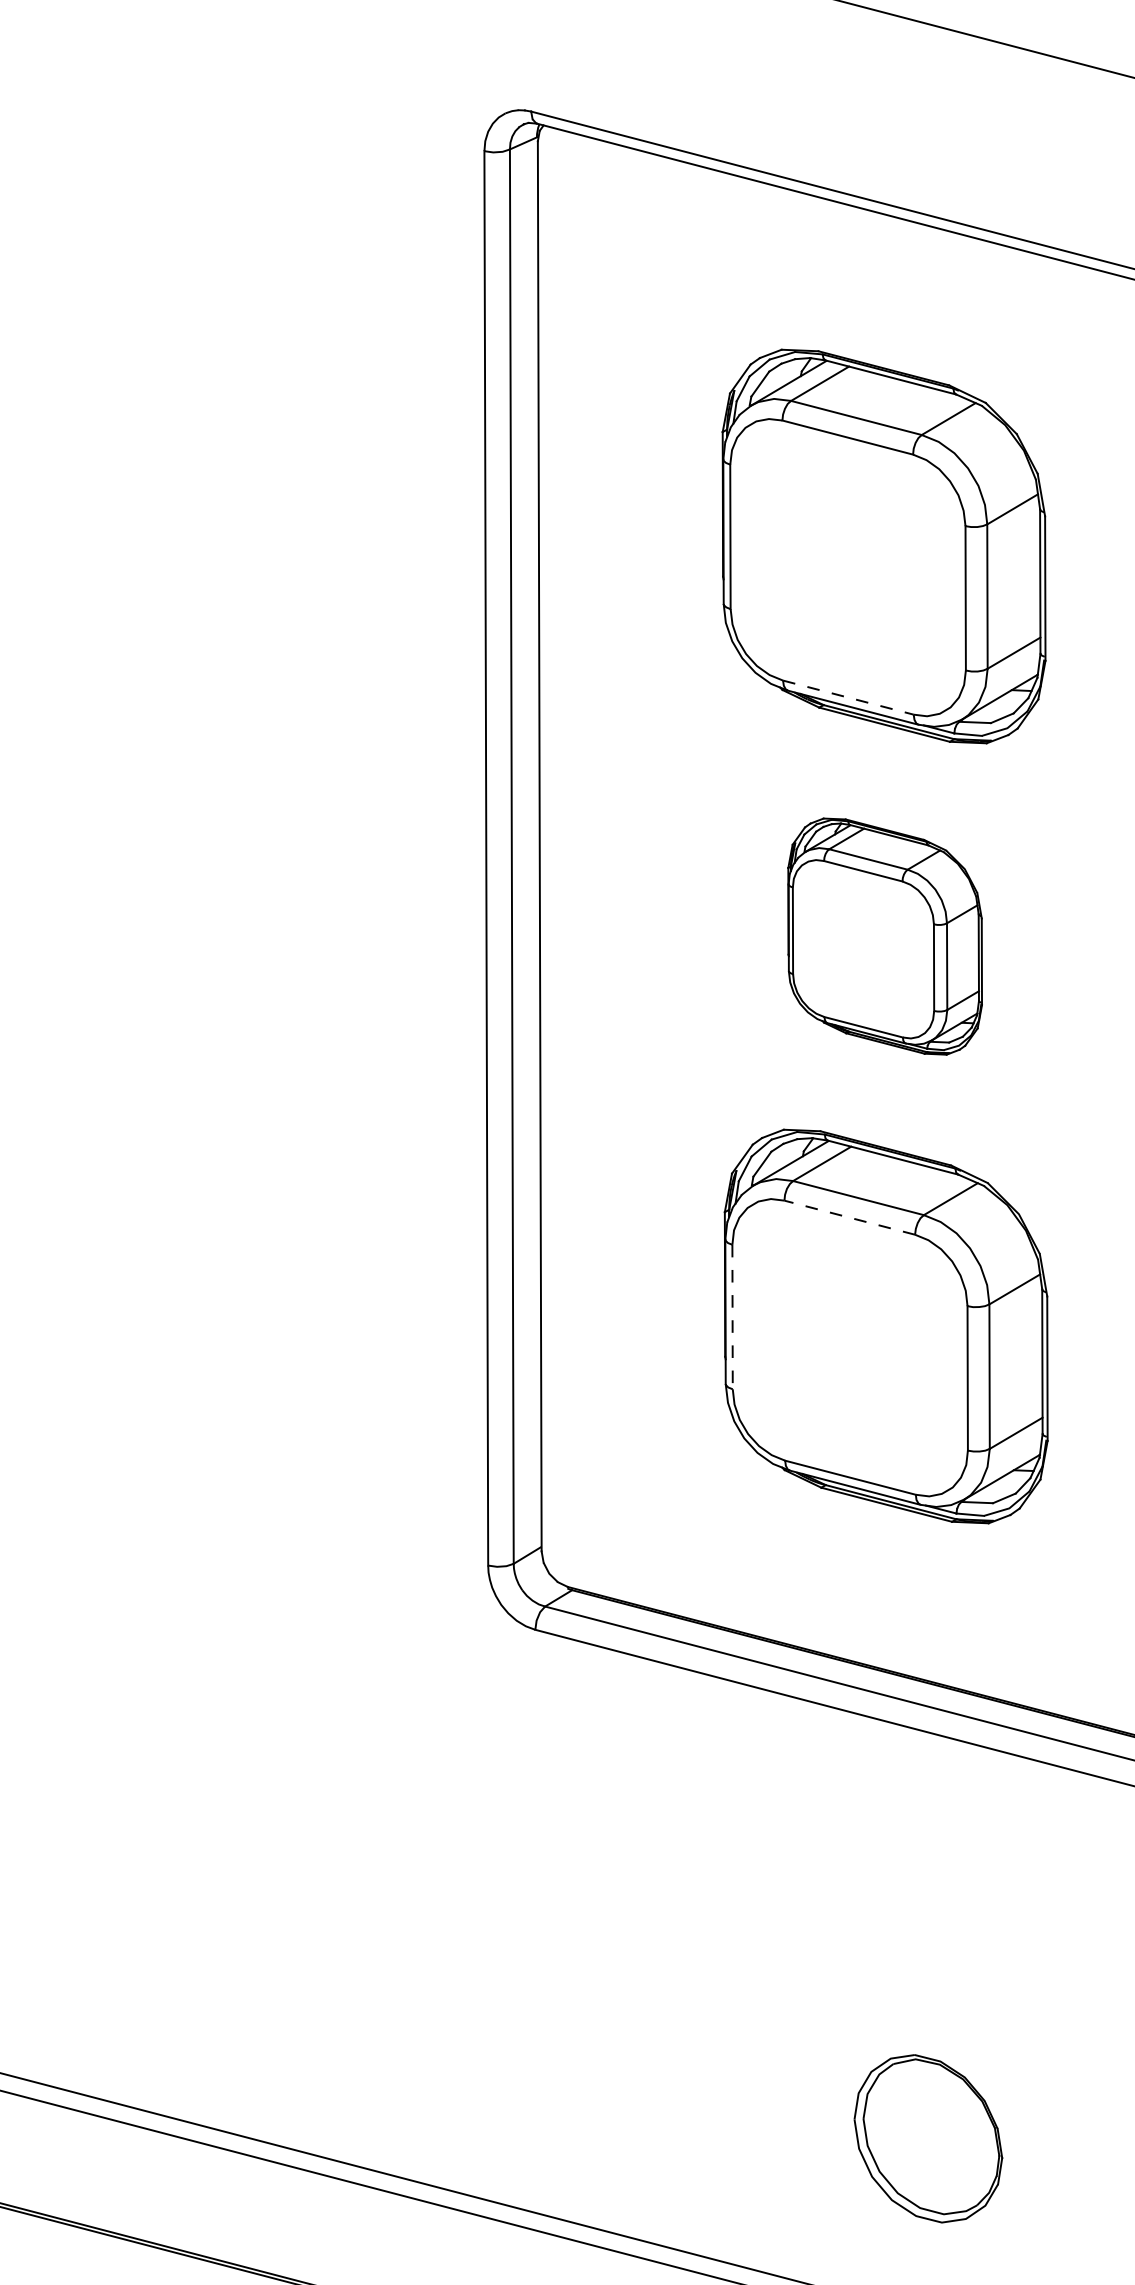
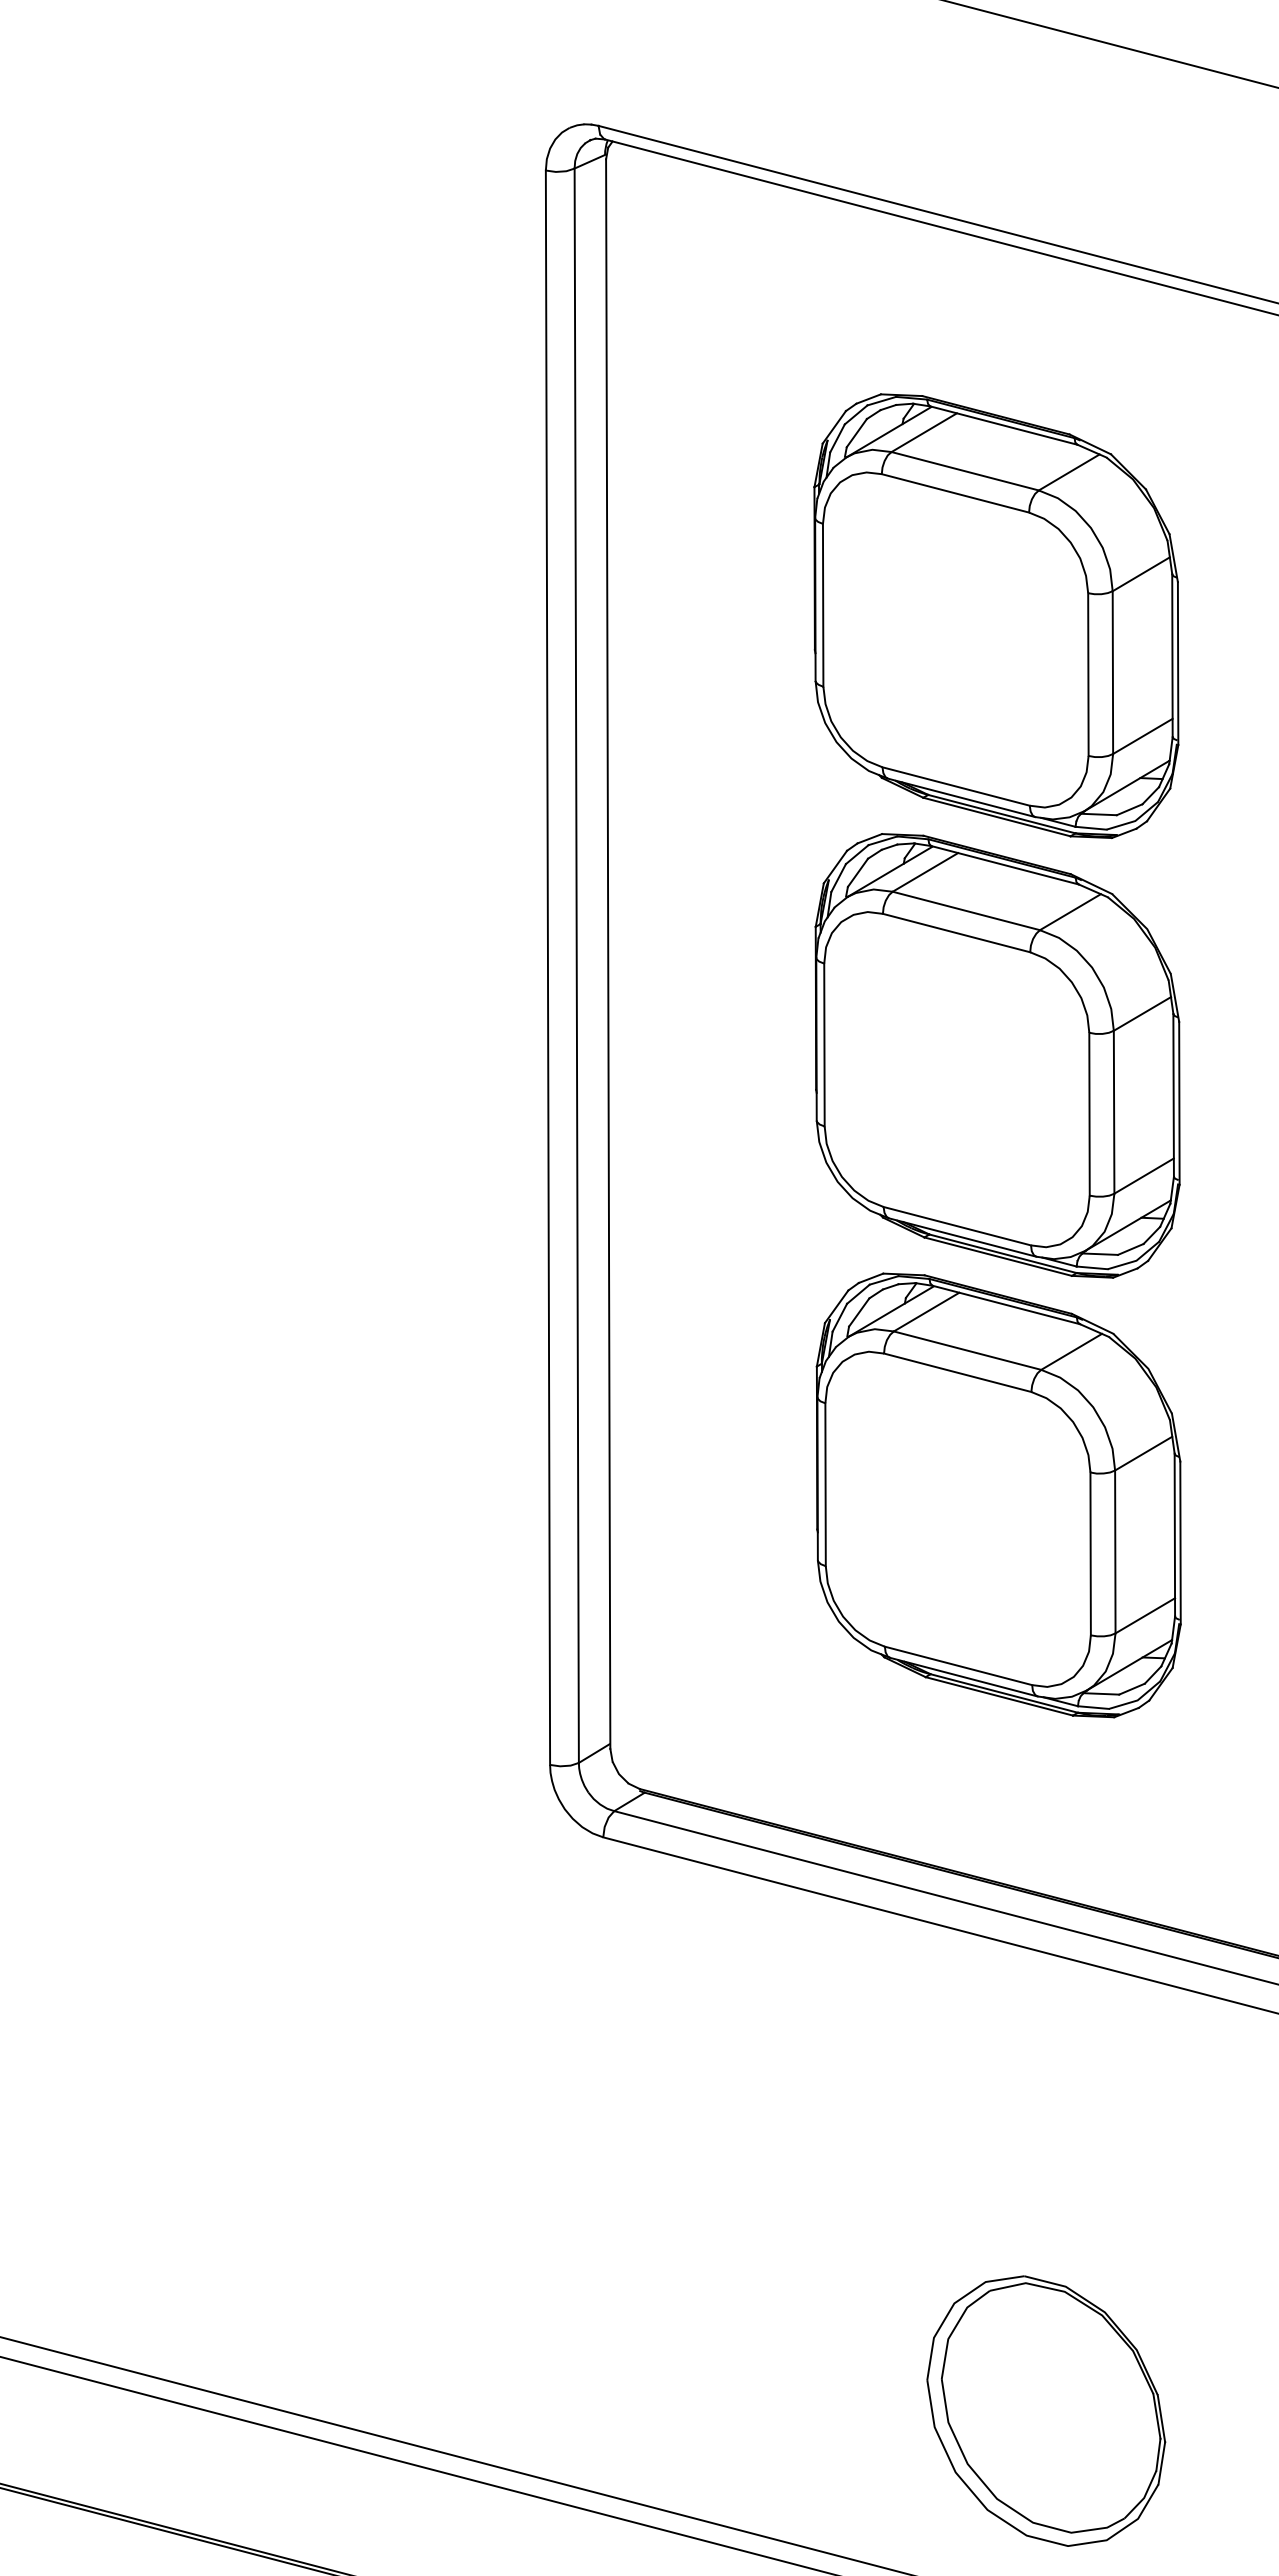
line: (848, 697) -> (956, 786), dashed -> solid
part: (885, 936) -> (997, 1055), size x1.67
line: (849, 1217) -> (957, 1372), dashed -> solid
line: (732, 1317) -> (825, 1485), dashed -> solid
part: (928, 2138) -> (1046, 2410), size x1.43

